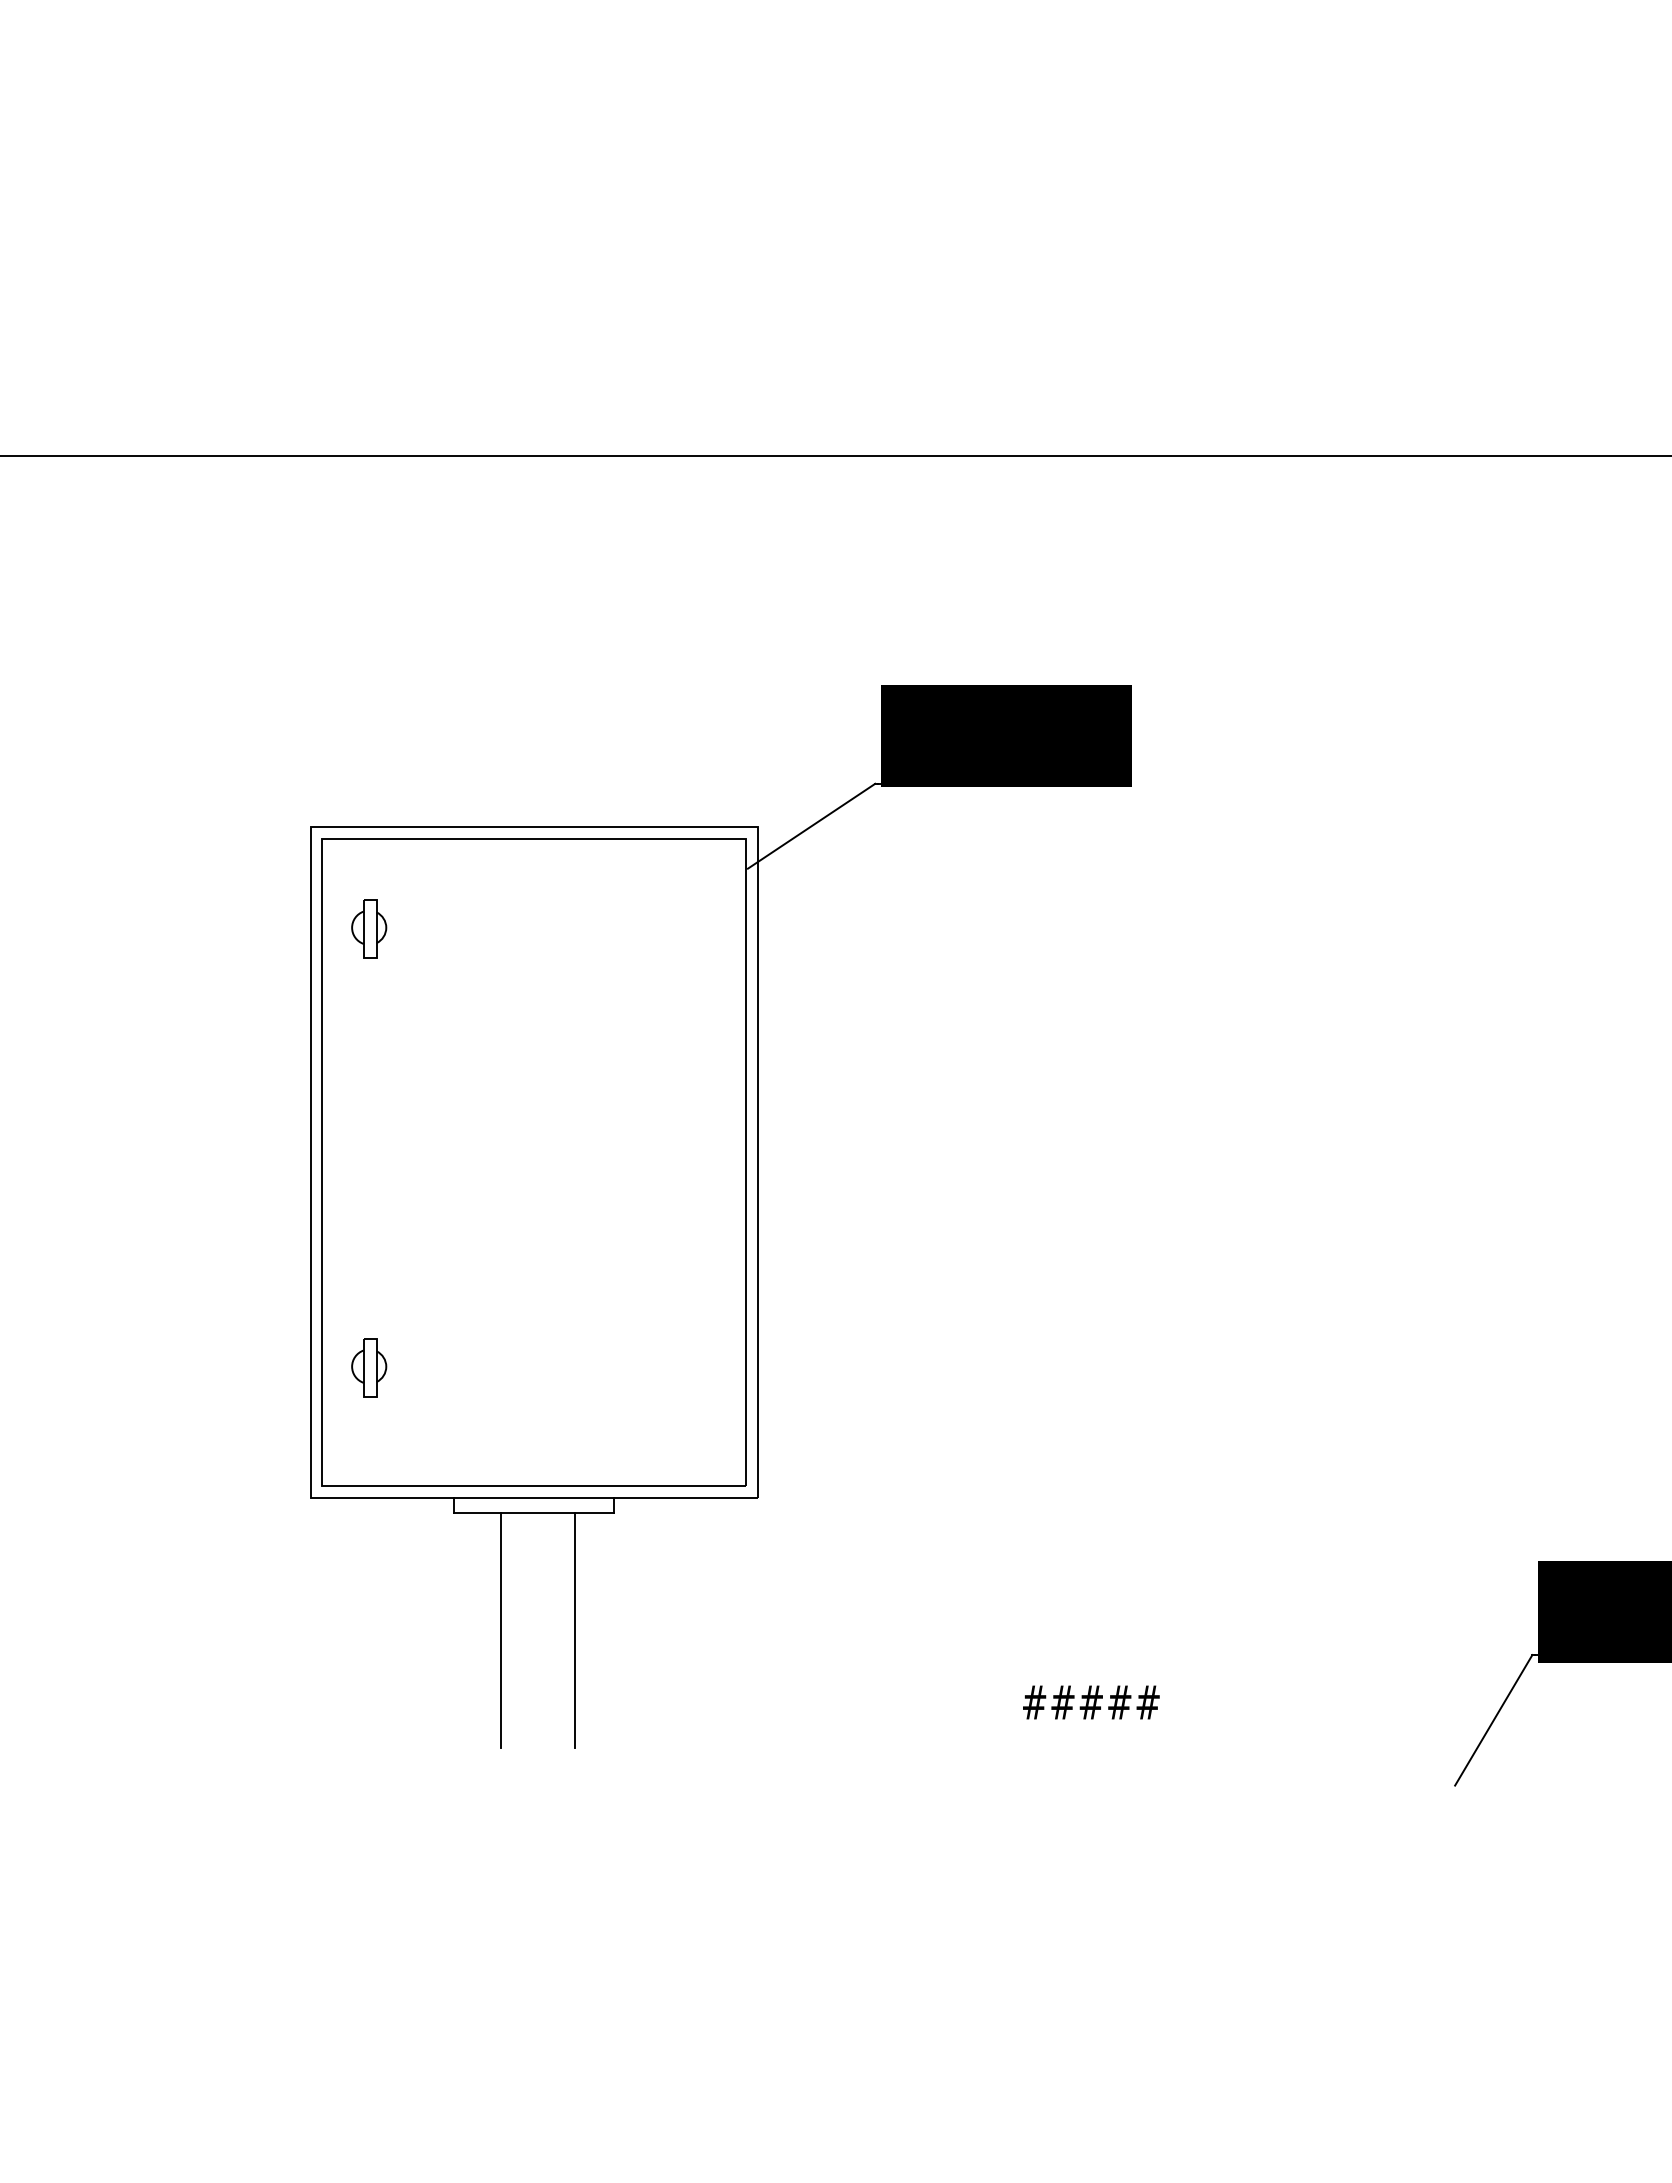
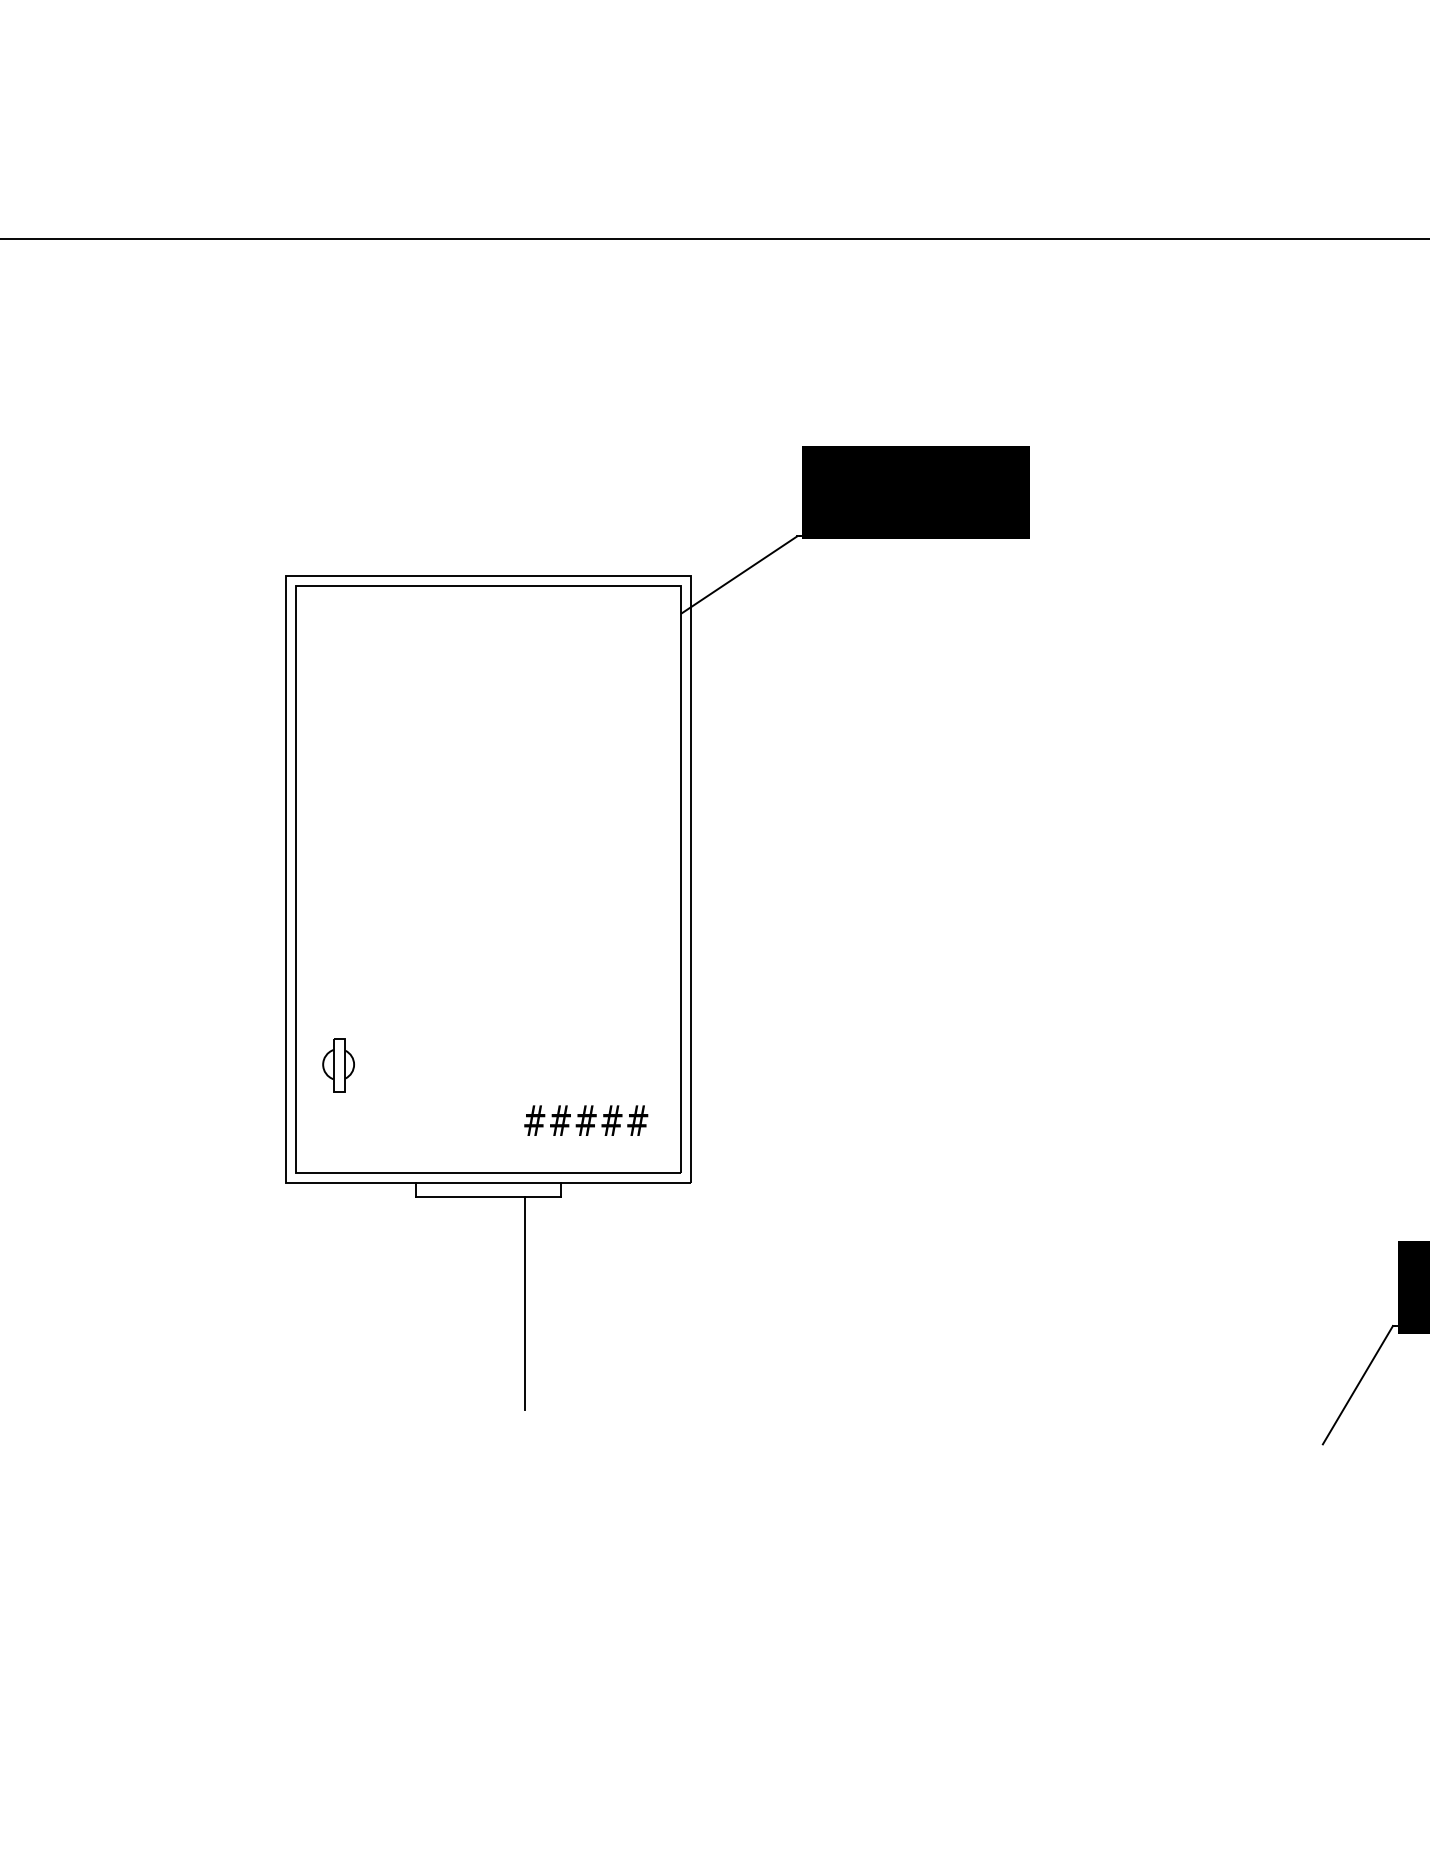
part: (369, 928) -> (338, 667), removed
line: (501, 1629) -> (458, 1302), removed
text: (1091, 1702) -> (586, 1120), moved

